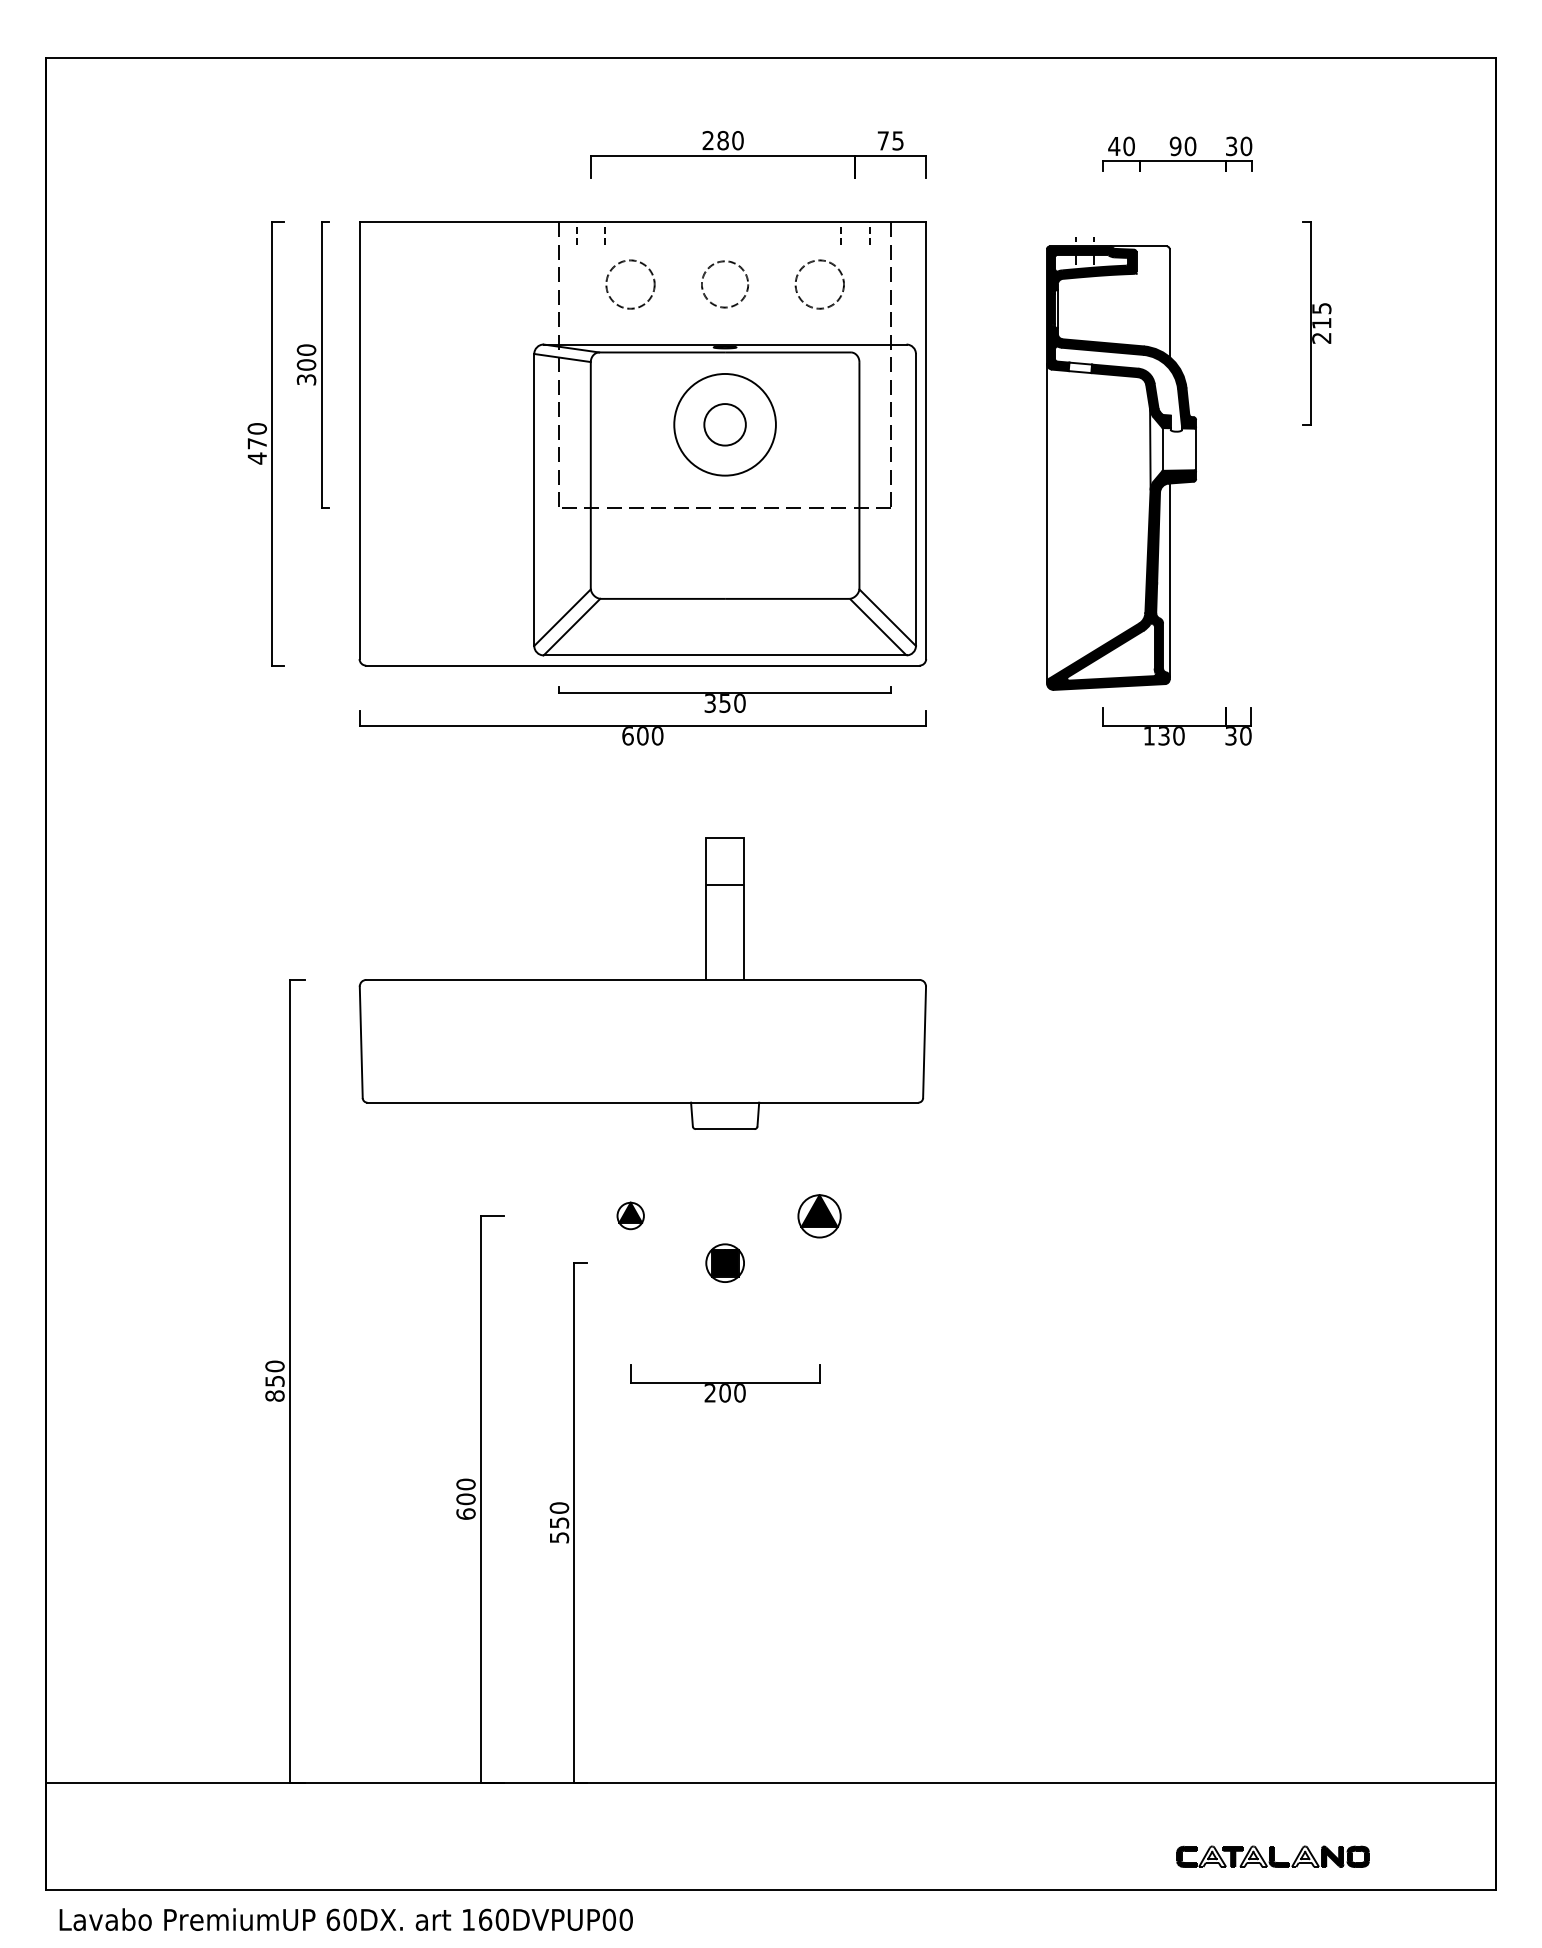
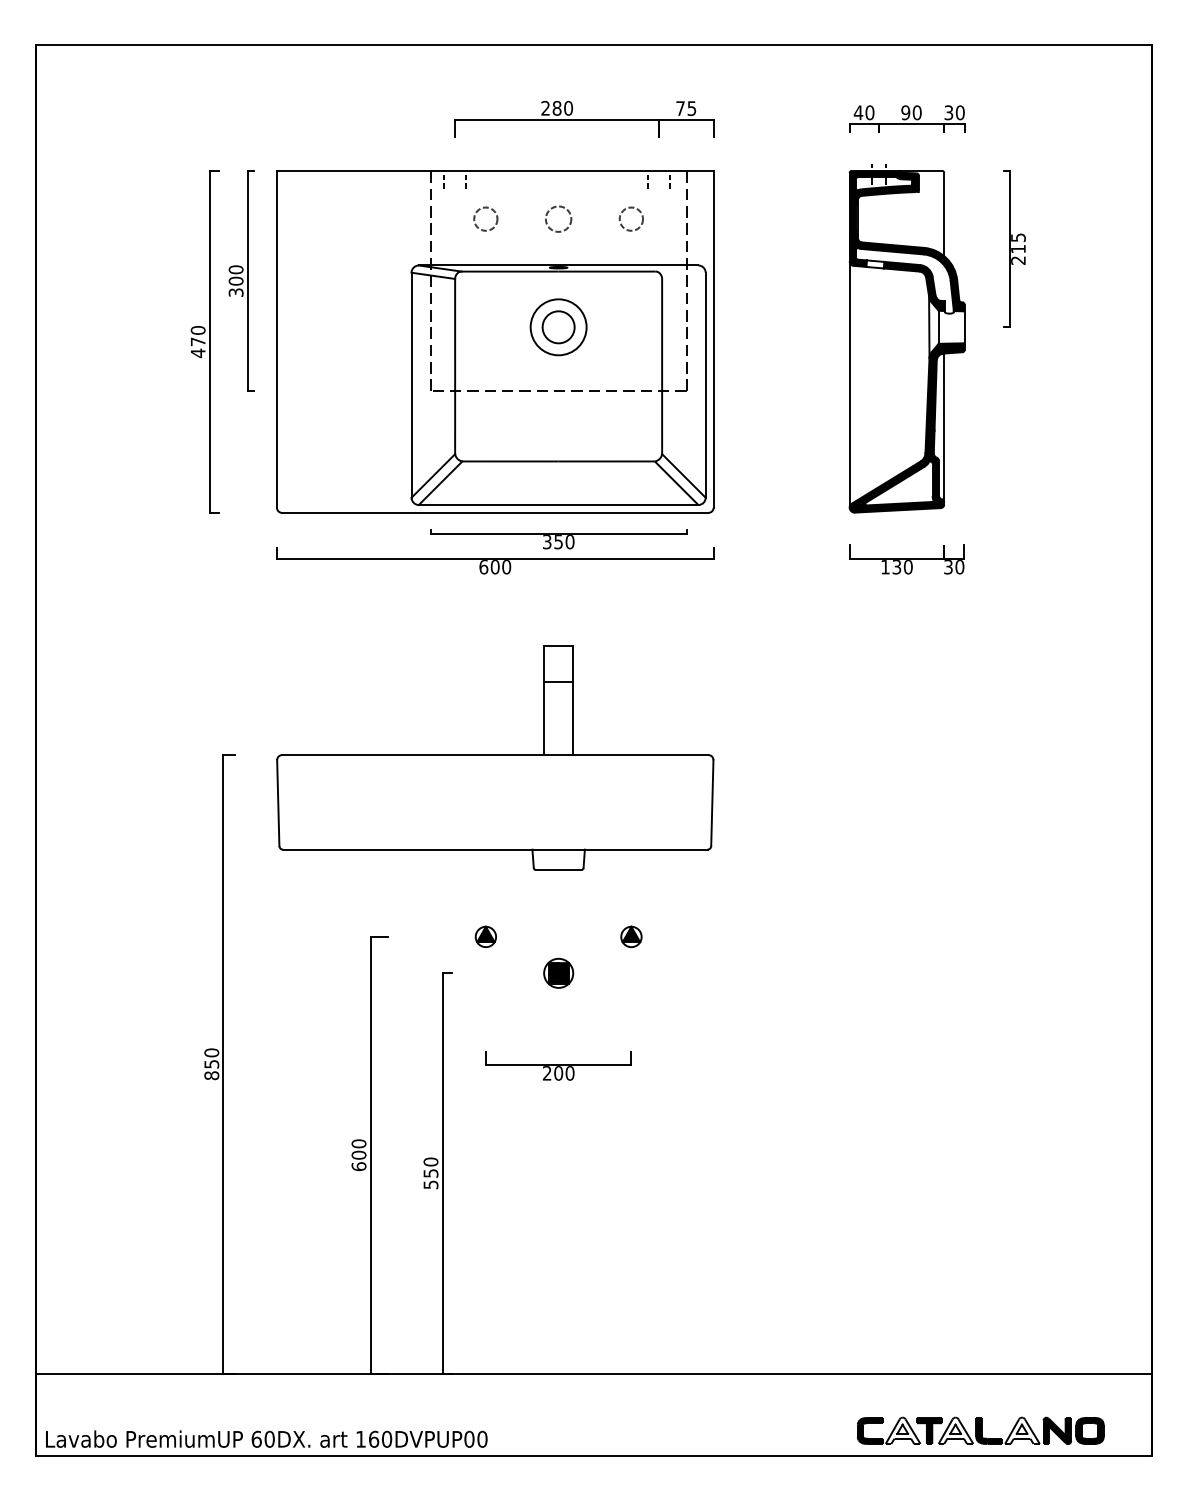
circle: (630, 283) -> (485, 218), size x0.62
circle: (724, 283) -> (558, 218), size x0.71
circle: (818, 283) -> (630, 218), size x0.62
circle: (724, 425) -> (558, 327), size x0.71
part: (1120, 463) -> (906, 338), moved
part: (819, 1215) -> (631, 936), size x0.62
part: (1272, 1856) -> (980, 1430), size x1.67
text: (345, 1918) -> (266, 1438), moved

